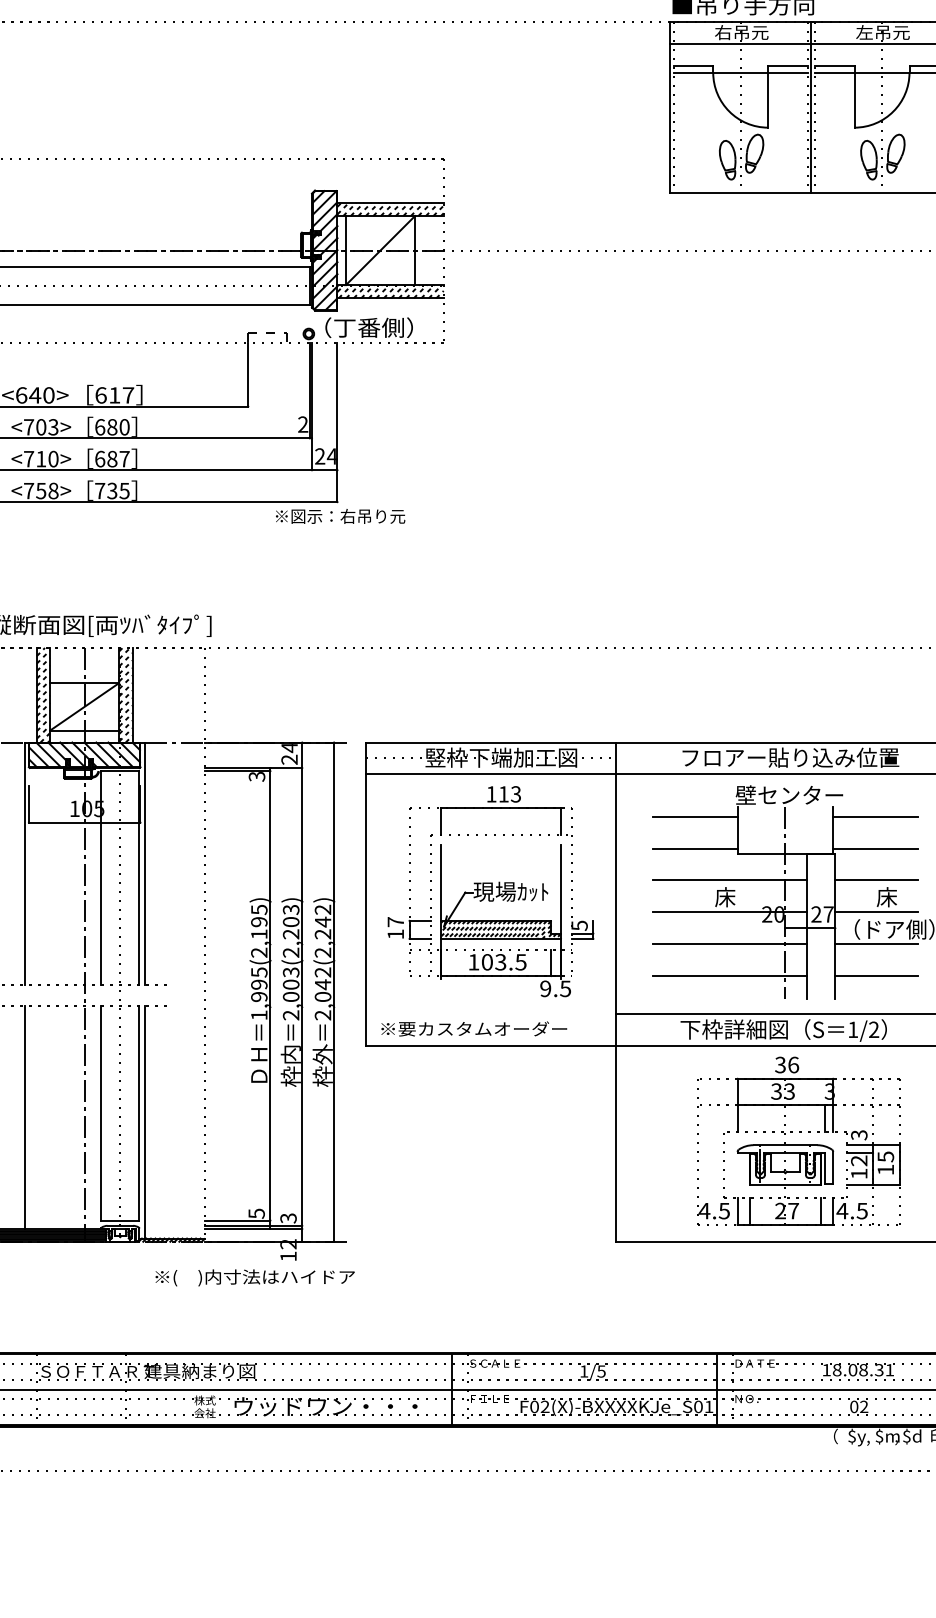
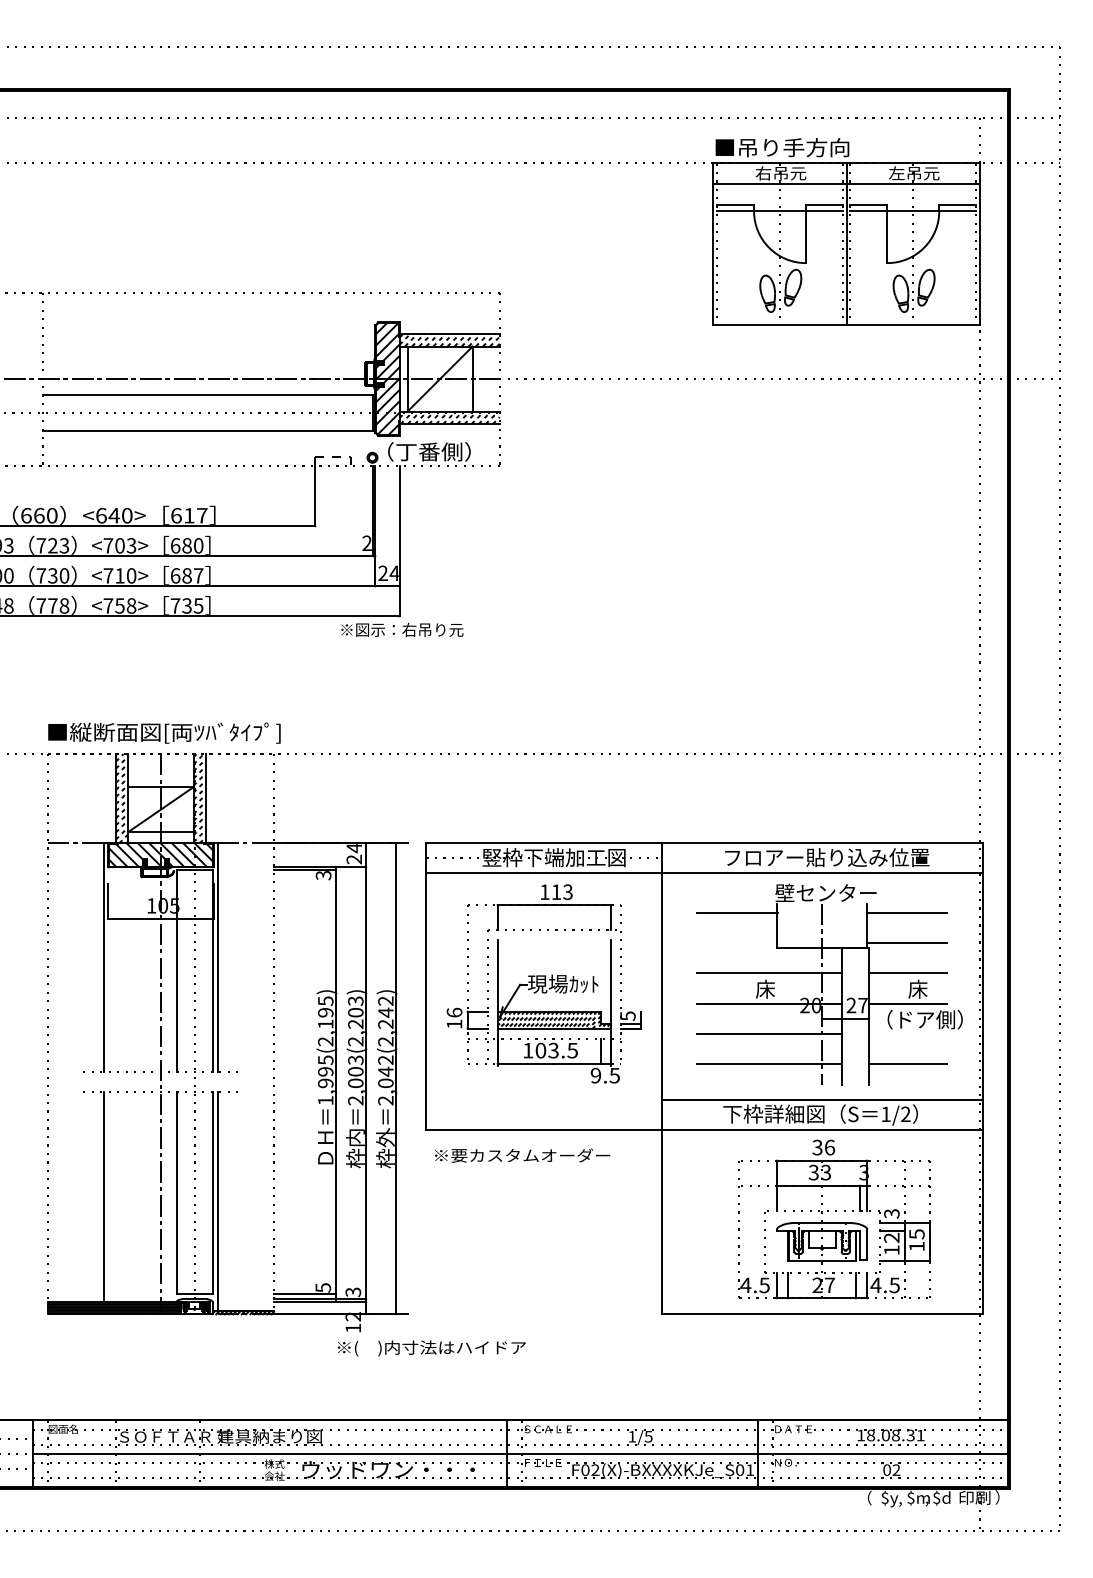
line: (695, 848) -> (737, 943), removed
text: (395, 921) -> (454, 1012), 17 -> 16
line: (875, 944) -> (907, 1033), removed
text: (474, 1028) -> (522, 1155), moved
text: (254, 1277) -> (431, 1348), moved

